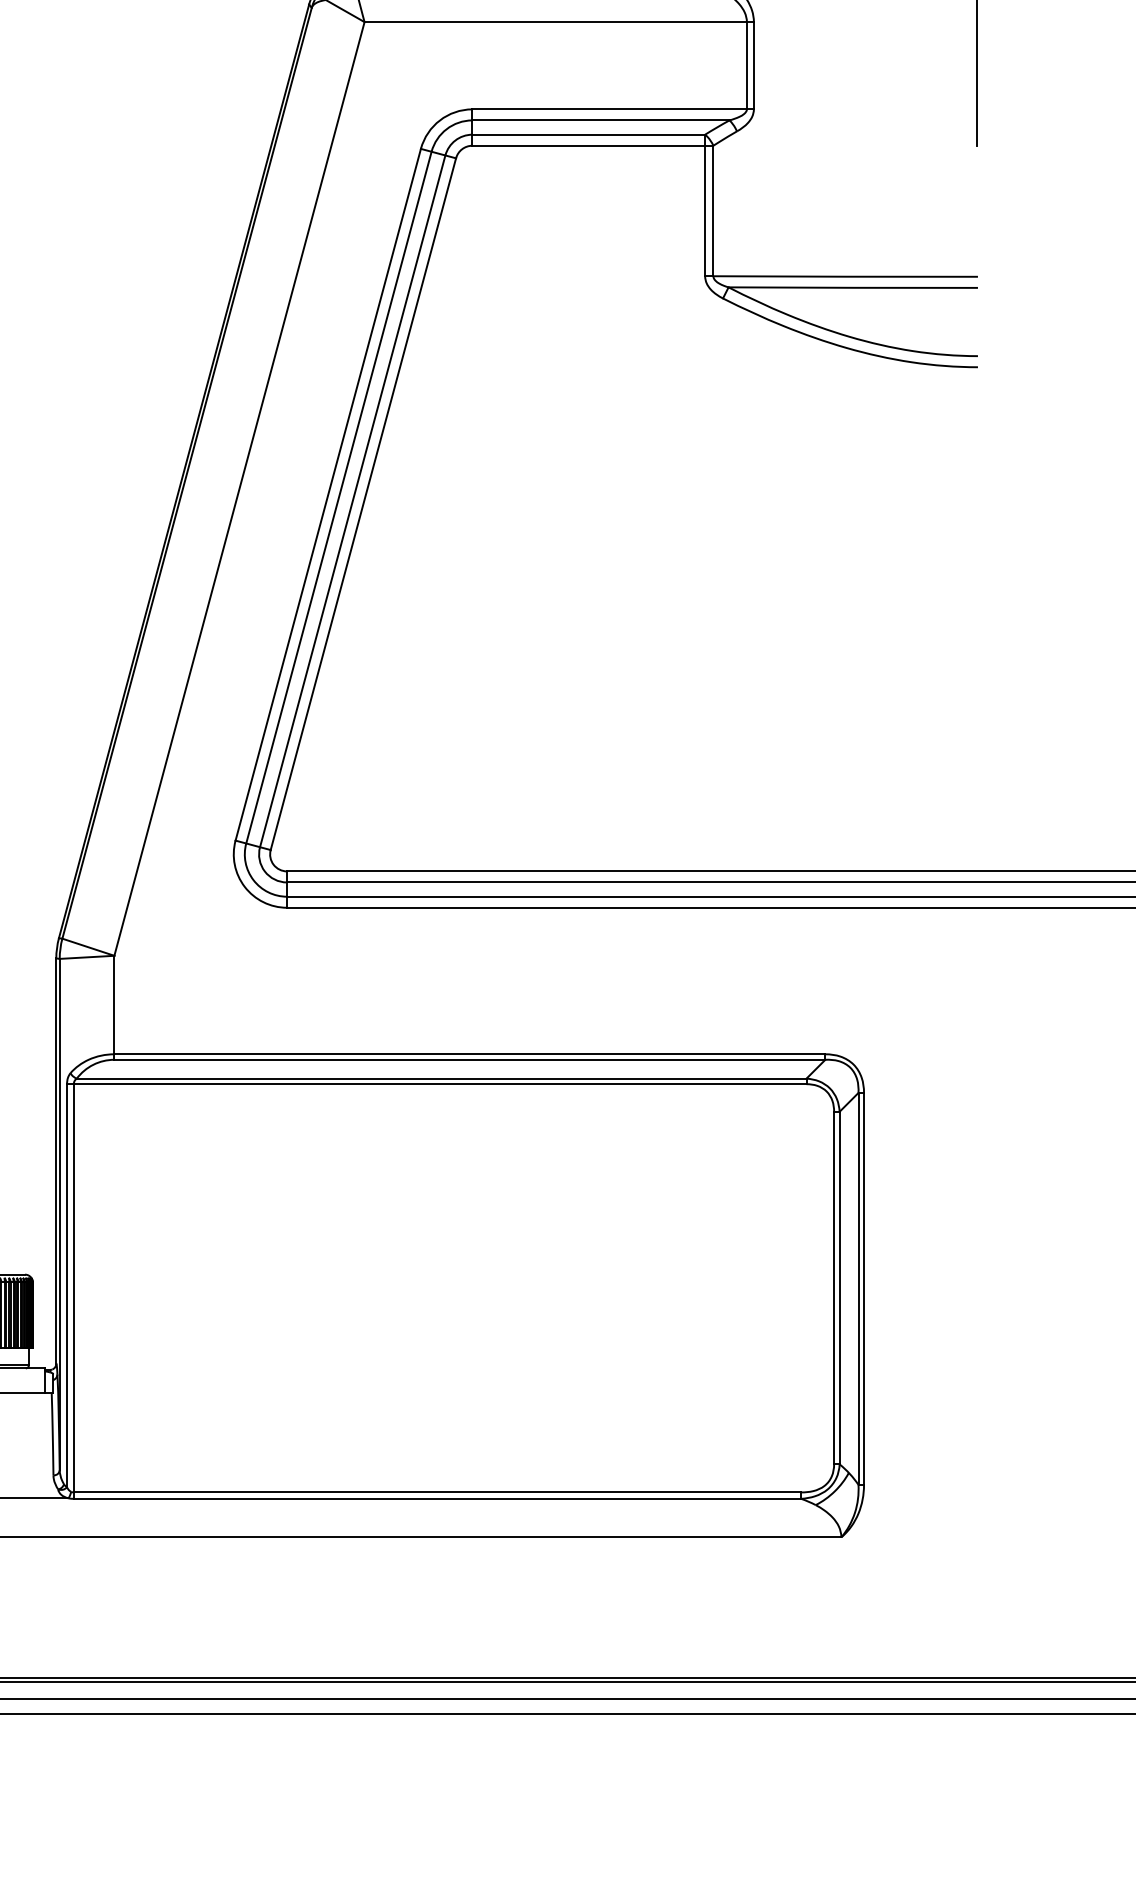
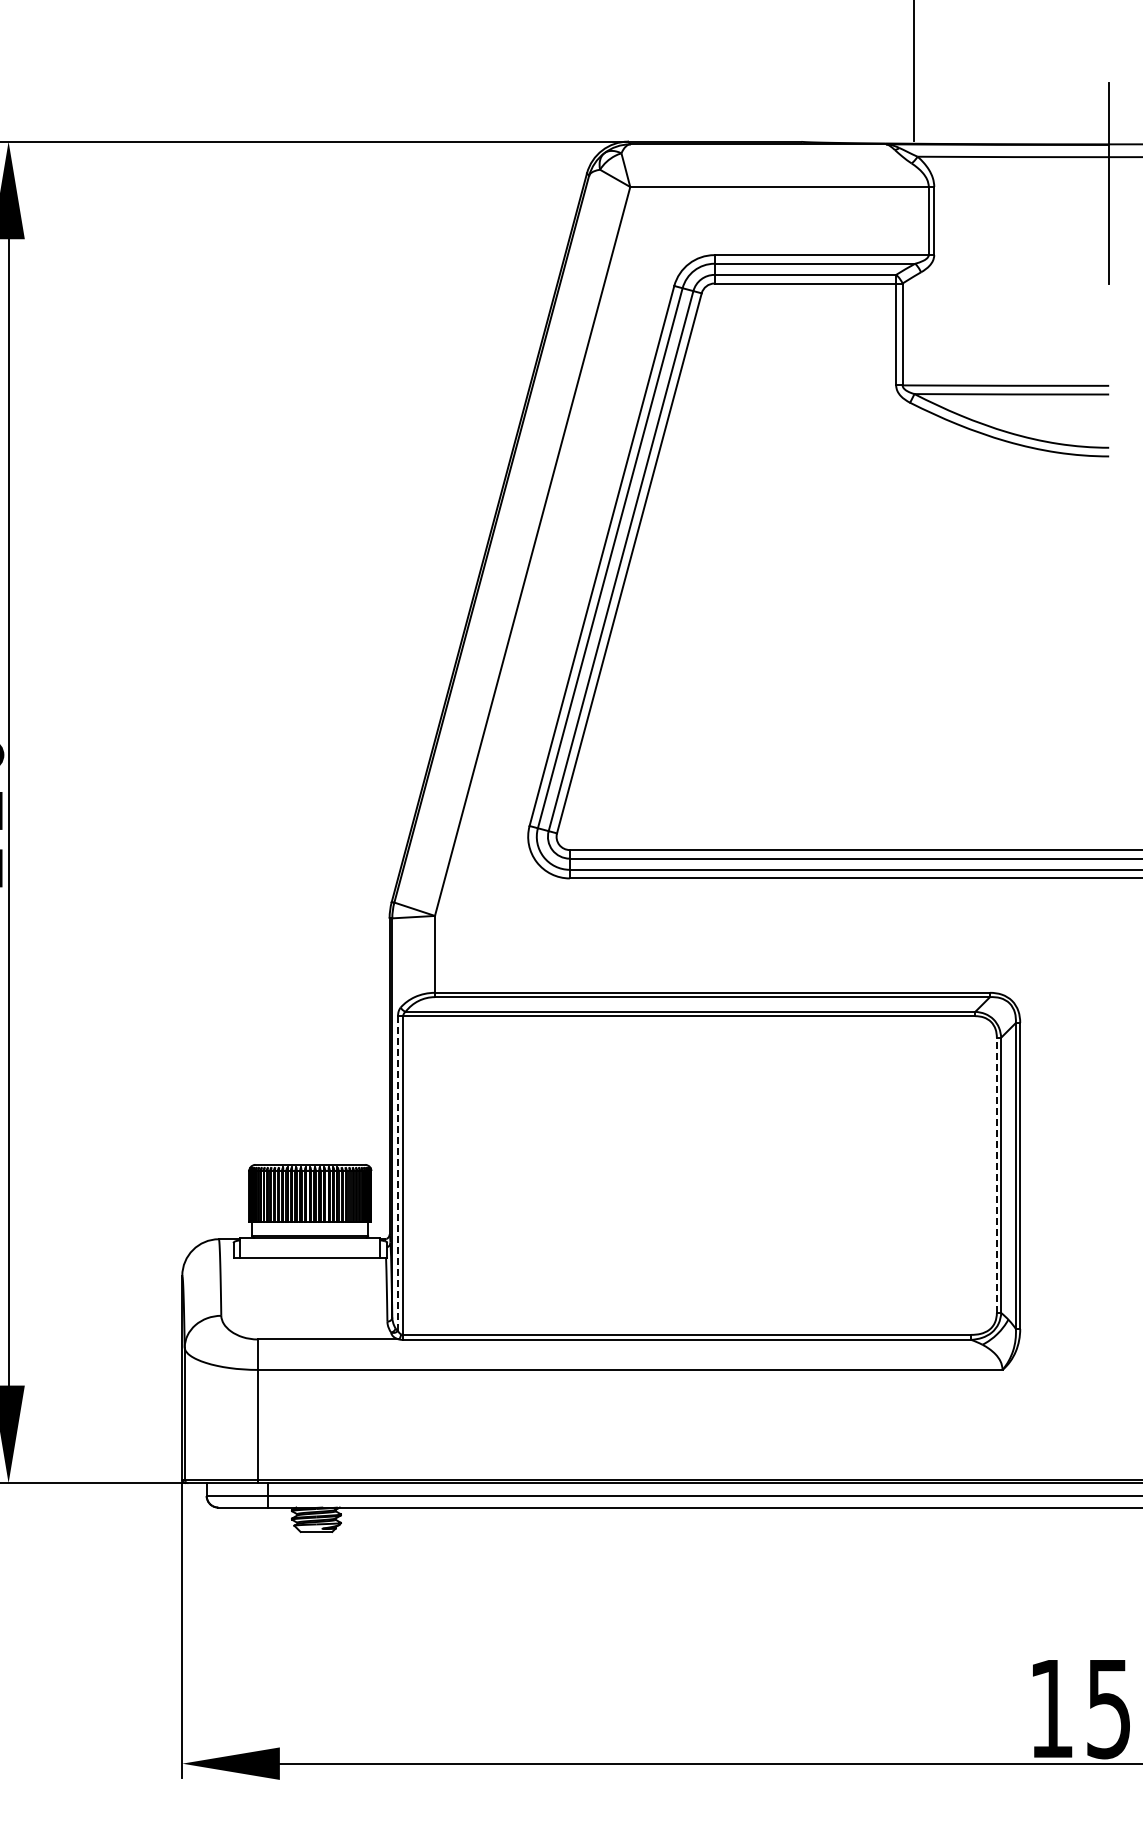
line: (67, 1285) -> (398, 1173), solid -> dashed
line: (833, 1288) -> (996, 1175), solid -> dashed

